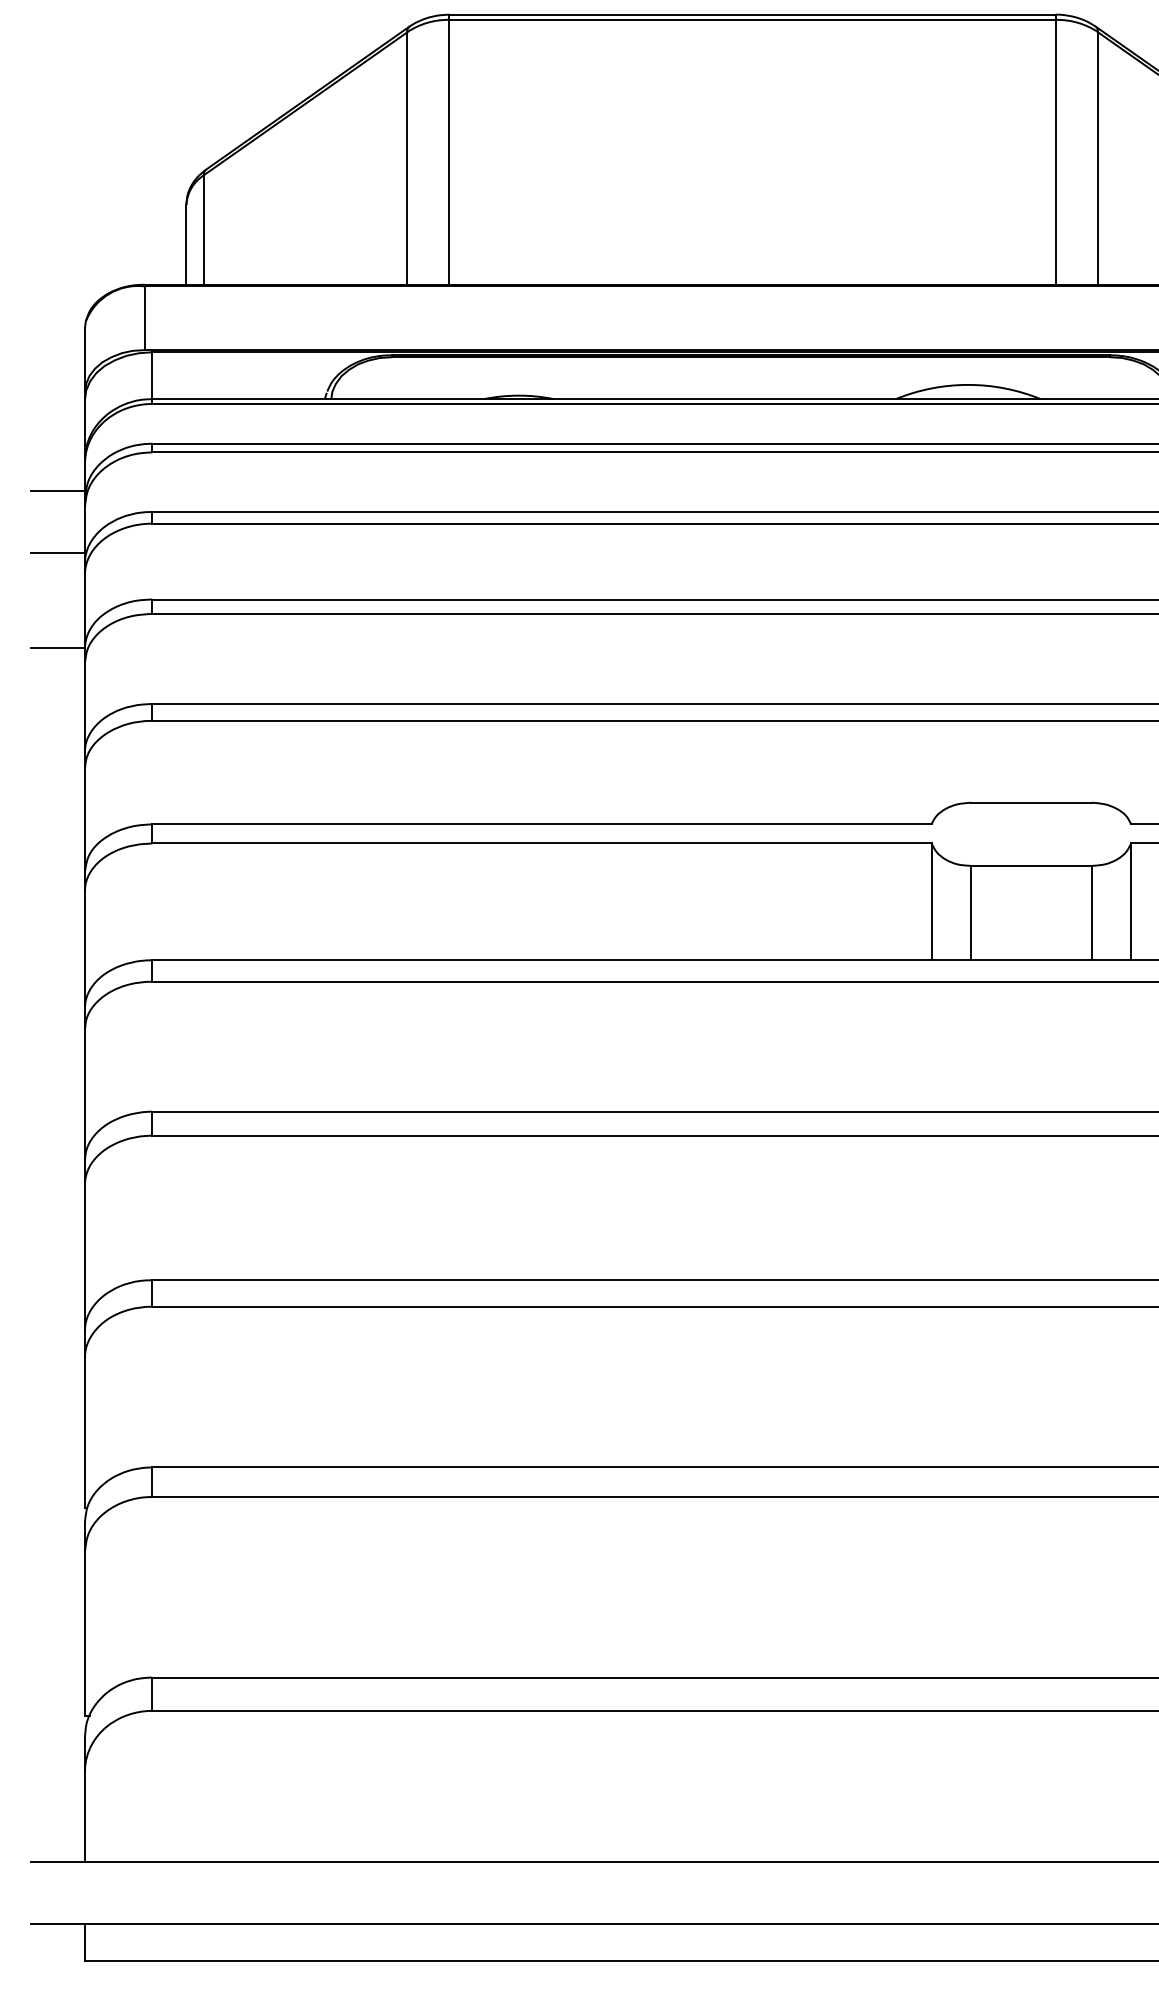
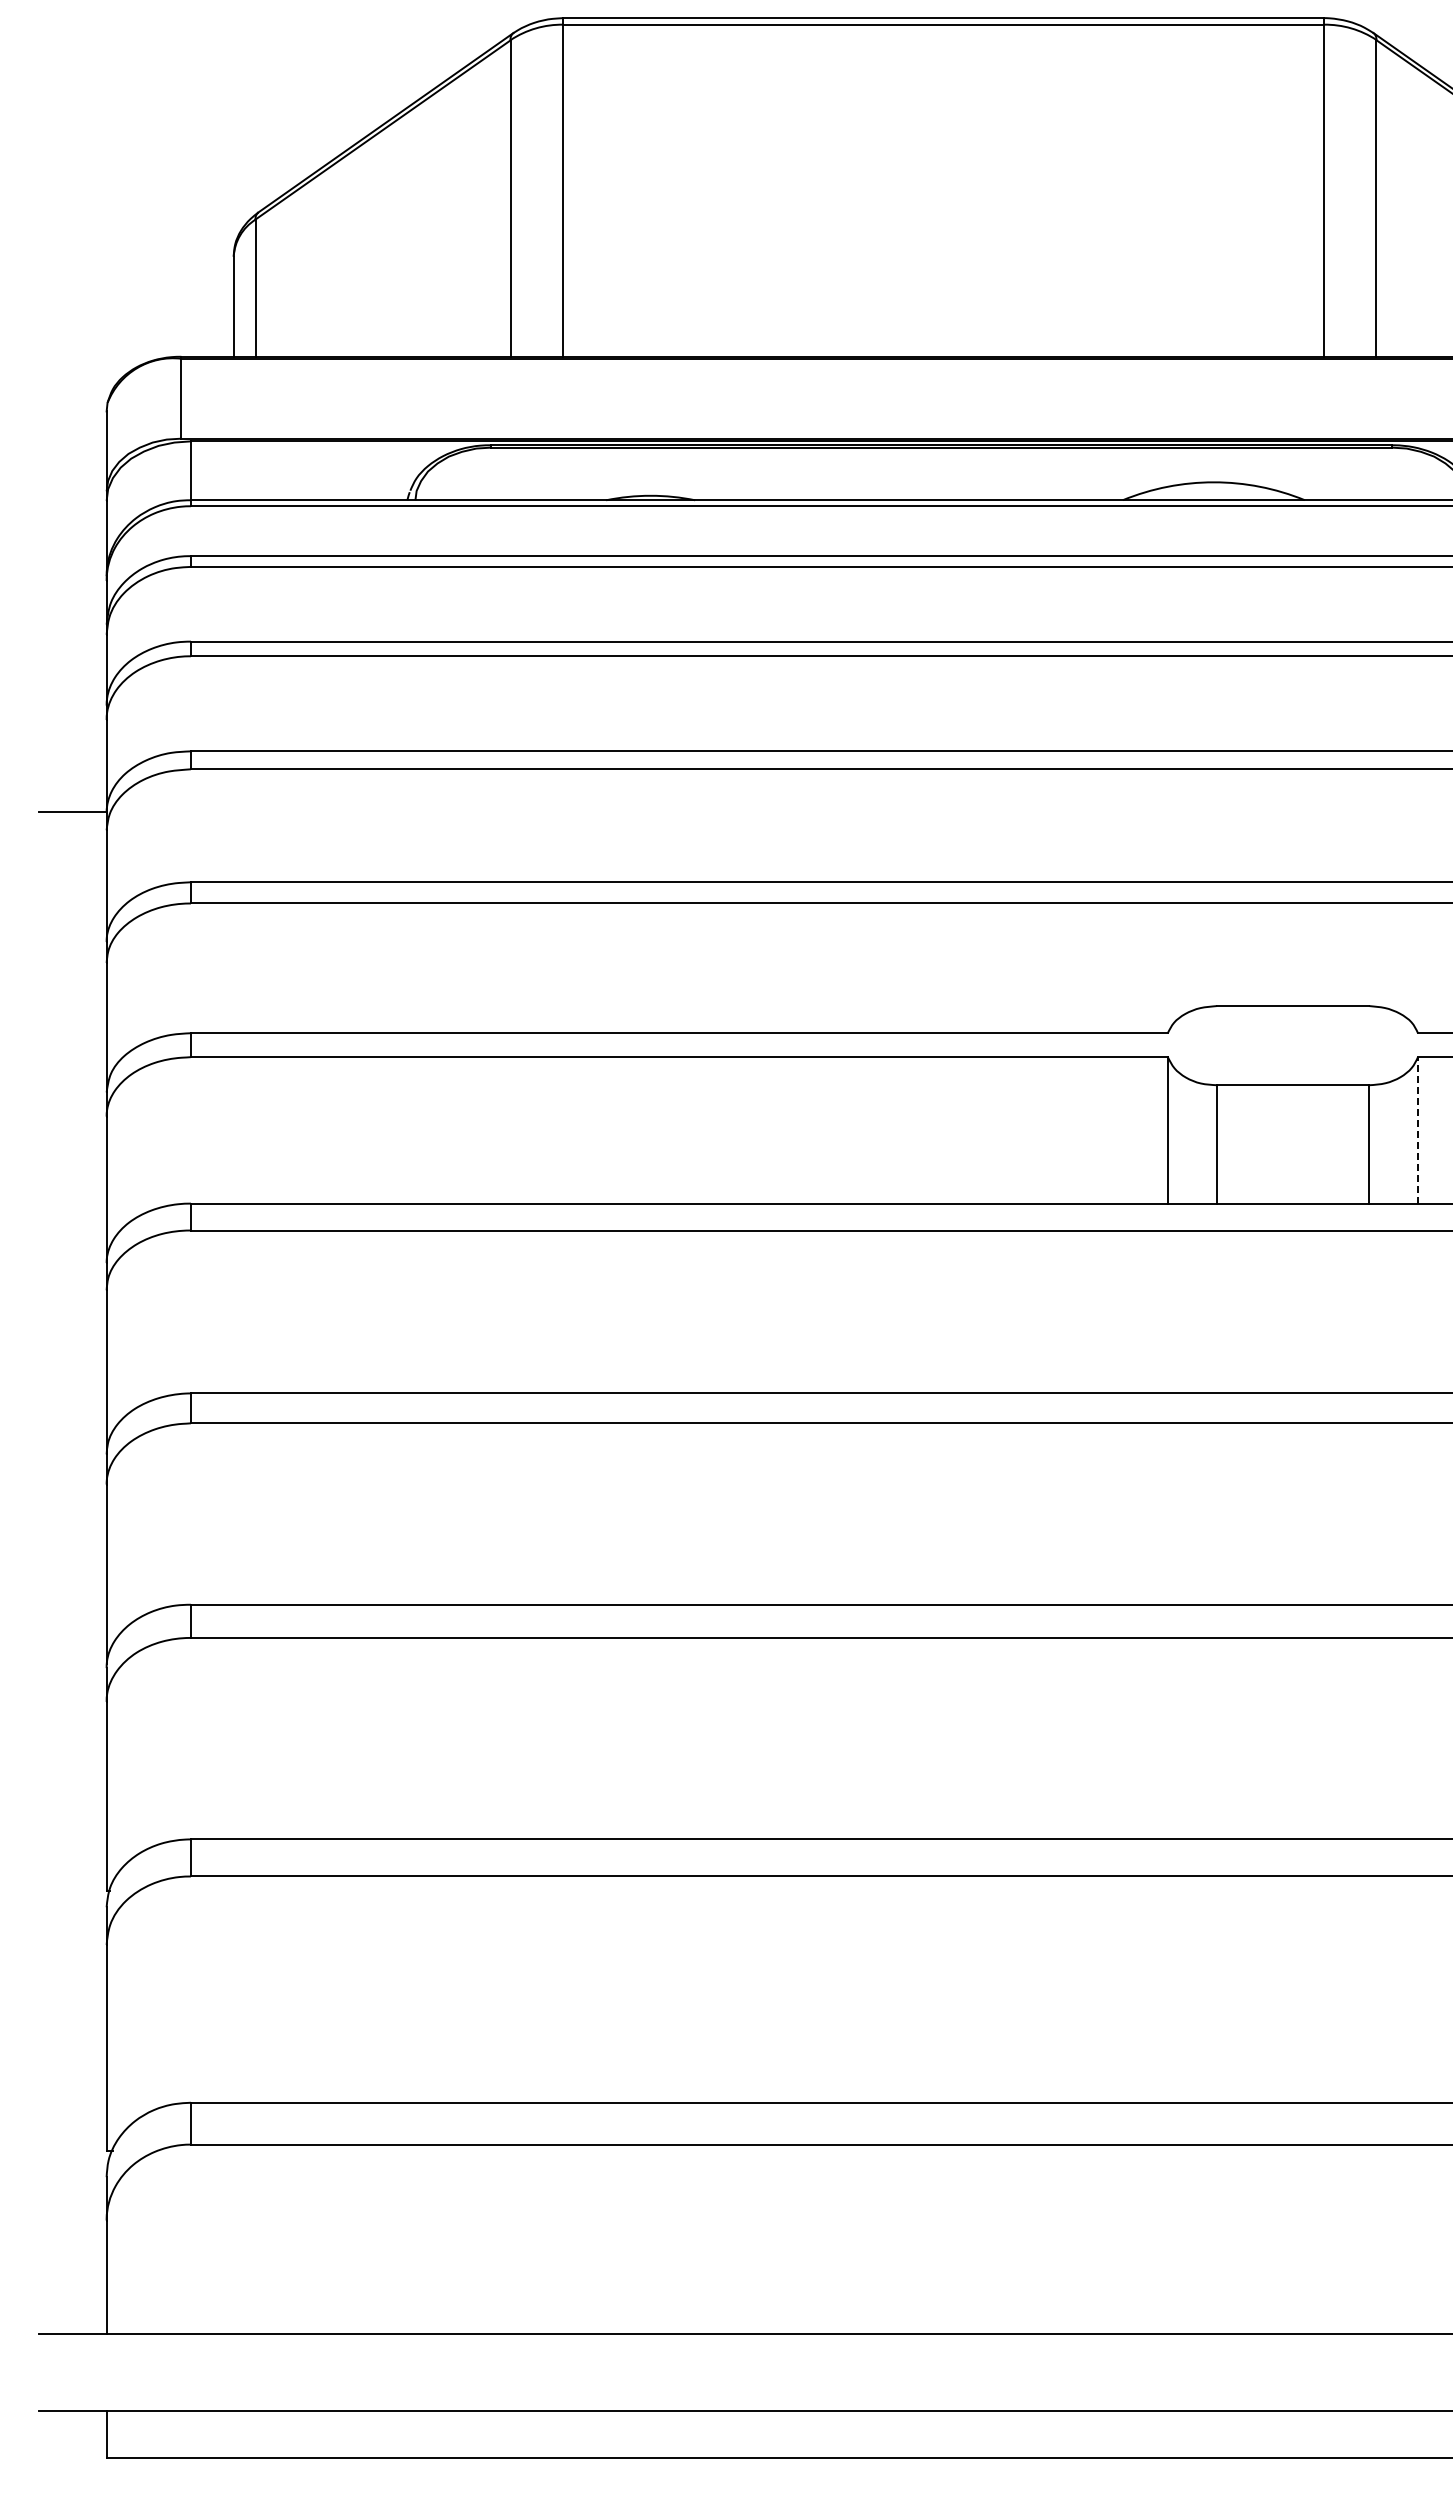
line: (57, 490) -> (72, 614), removed
line: (57, 552) -> (72, 692), removed
line: (1131, 901) -> (1418, 1129), solid -> dashed

